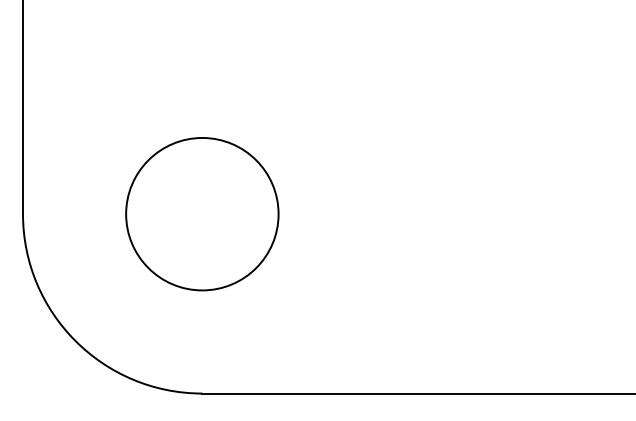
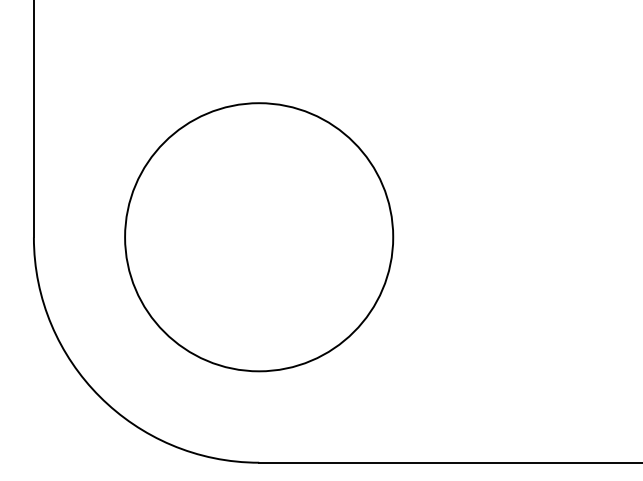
circle: (202, 214) -> (259, 237), size x1.4

